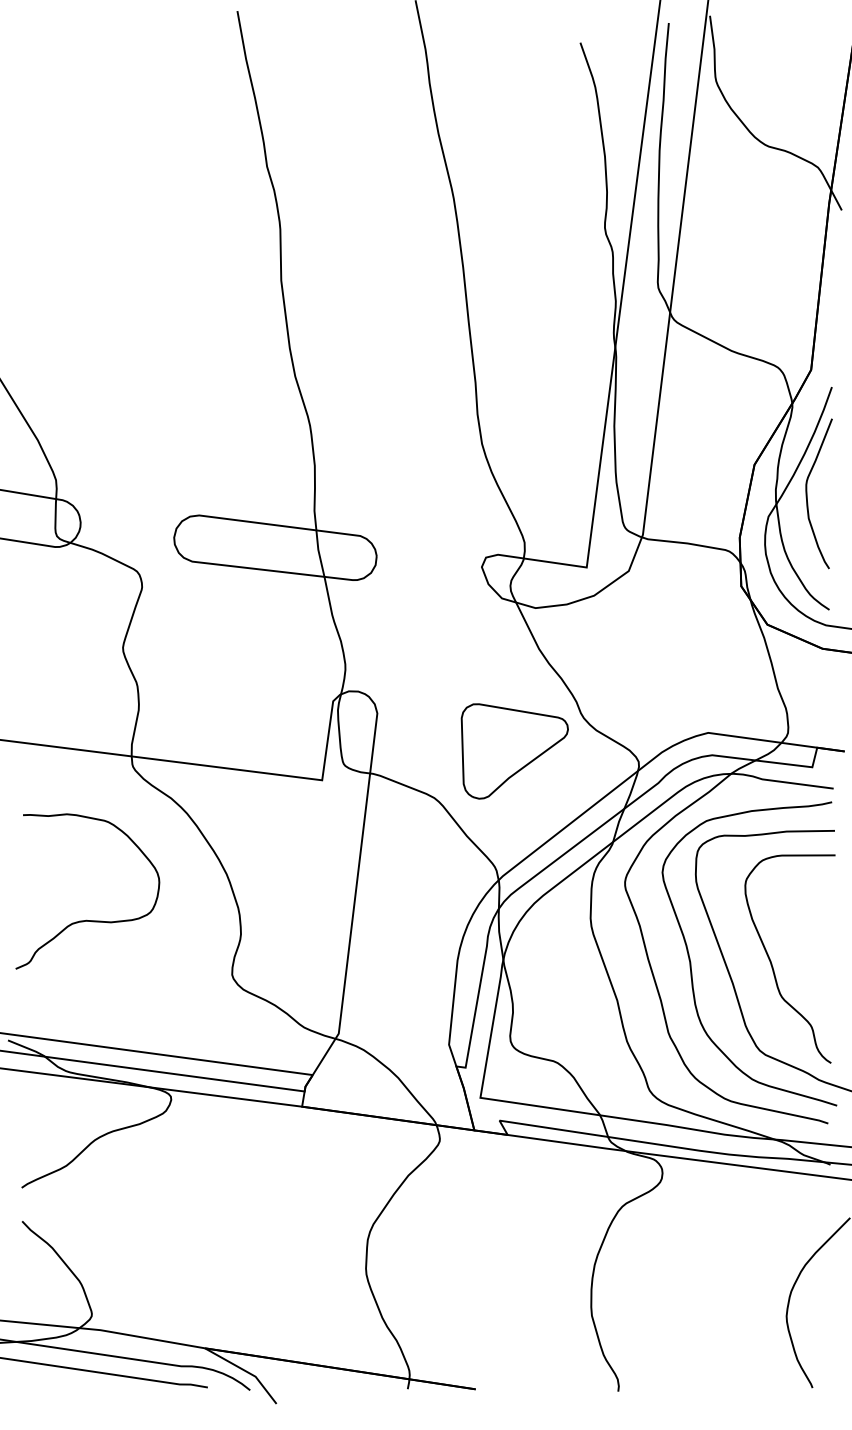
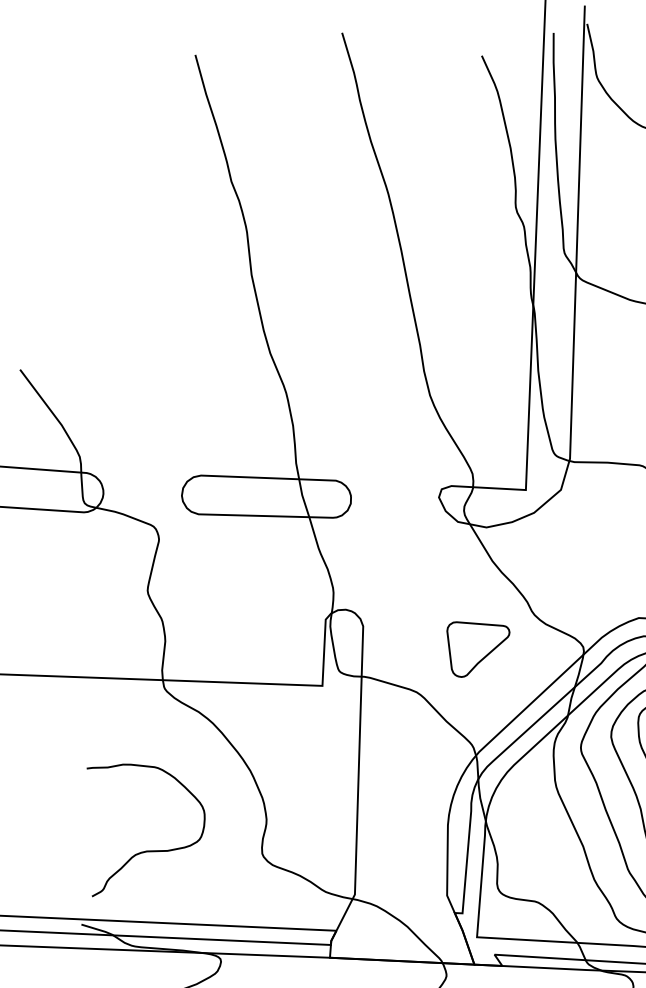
part: (514, 751) -> (479, 647), size x0.7
curve: (86, 919) -> (147, 850), moved

